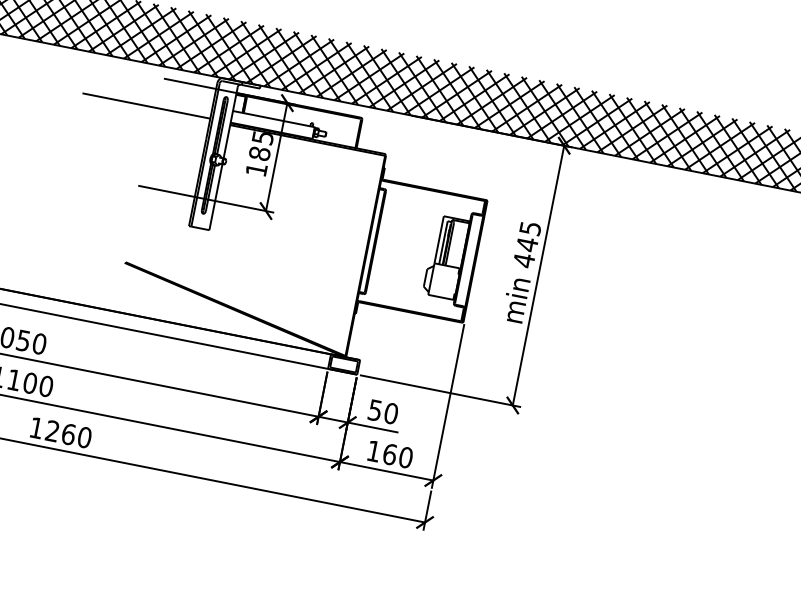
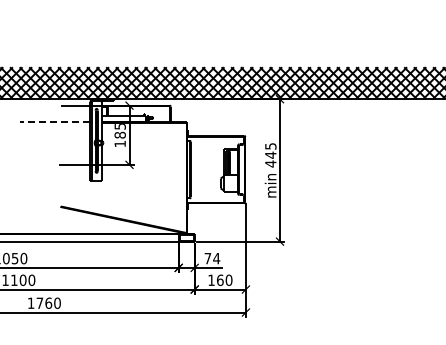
line: (144, 104) -> (54, 121), solid -> dashed
text: (383, 411) -> (212, 258), 50 -> 74
text: (52, 429) -> (39, 302), 1260 -> 1760

